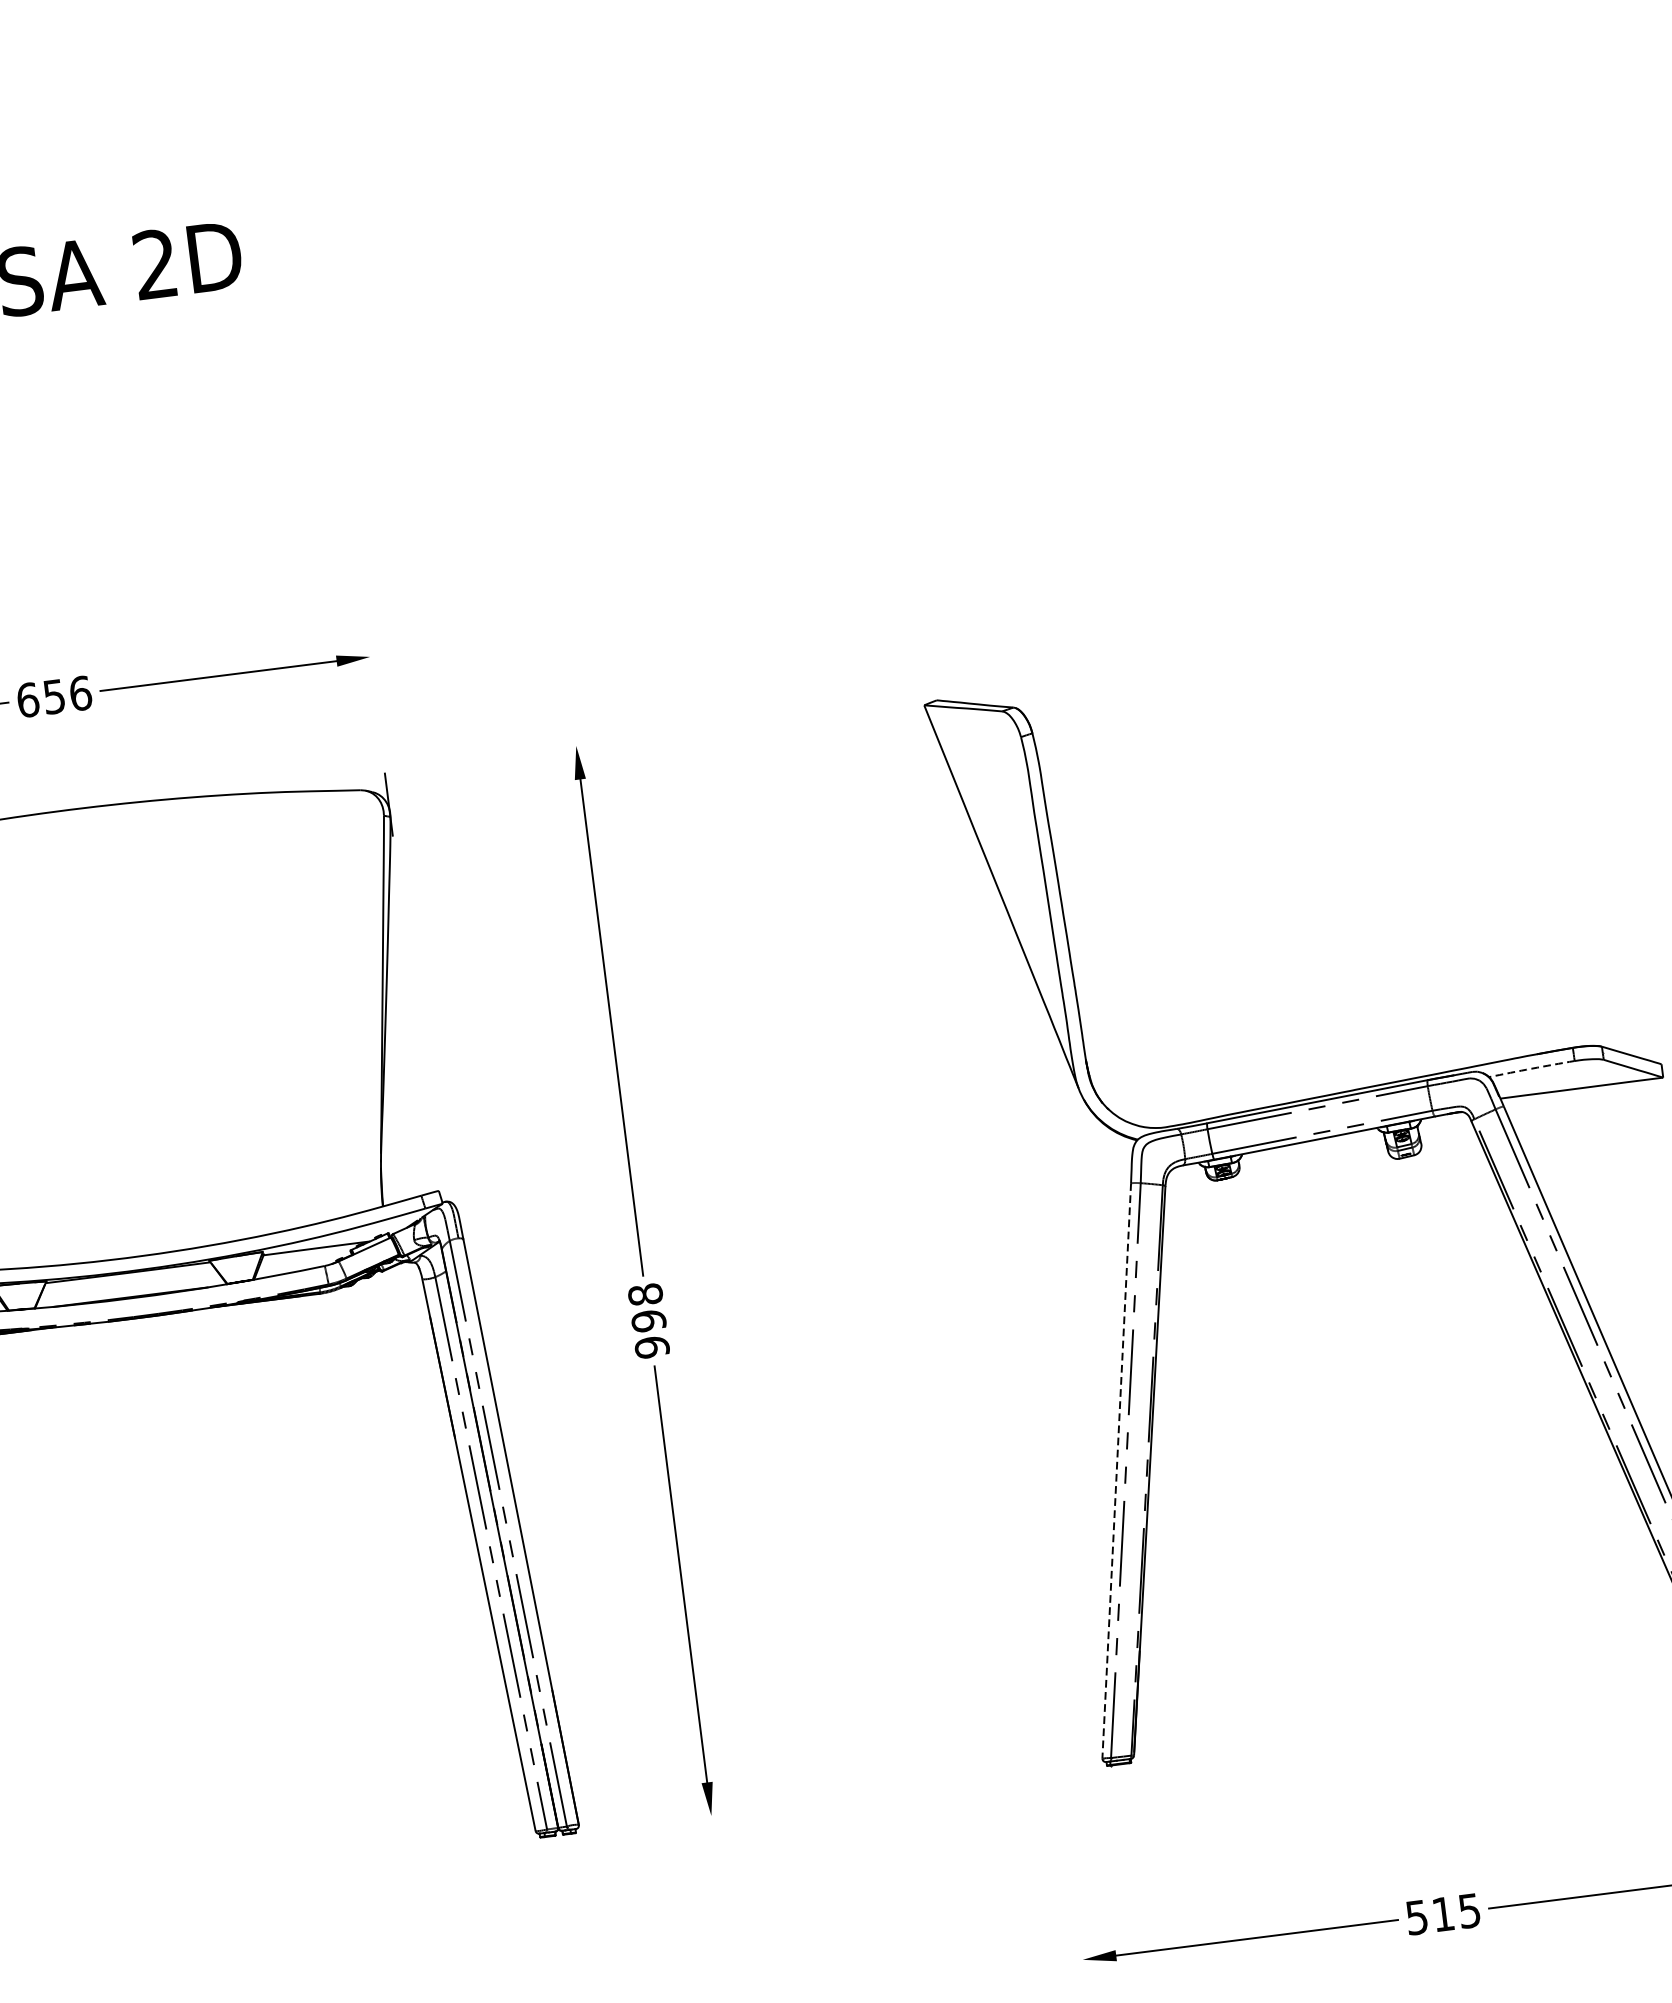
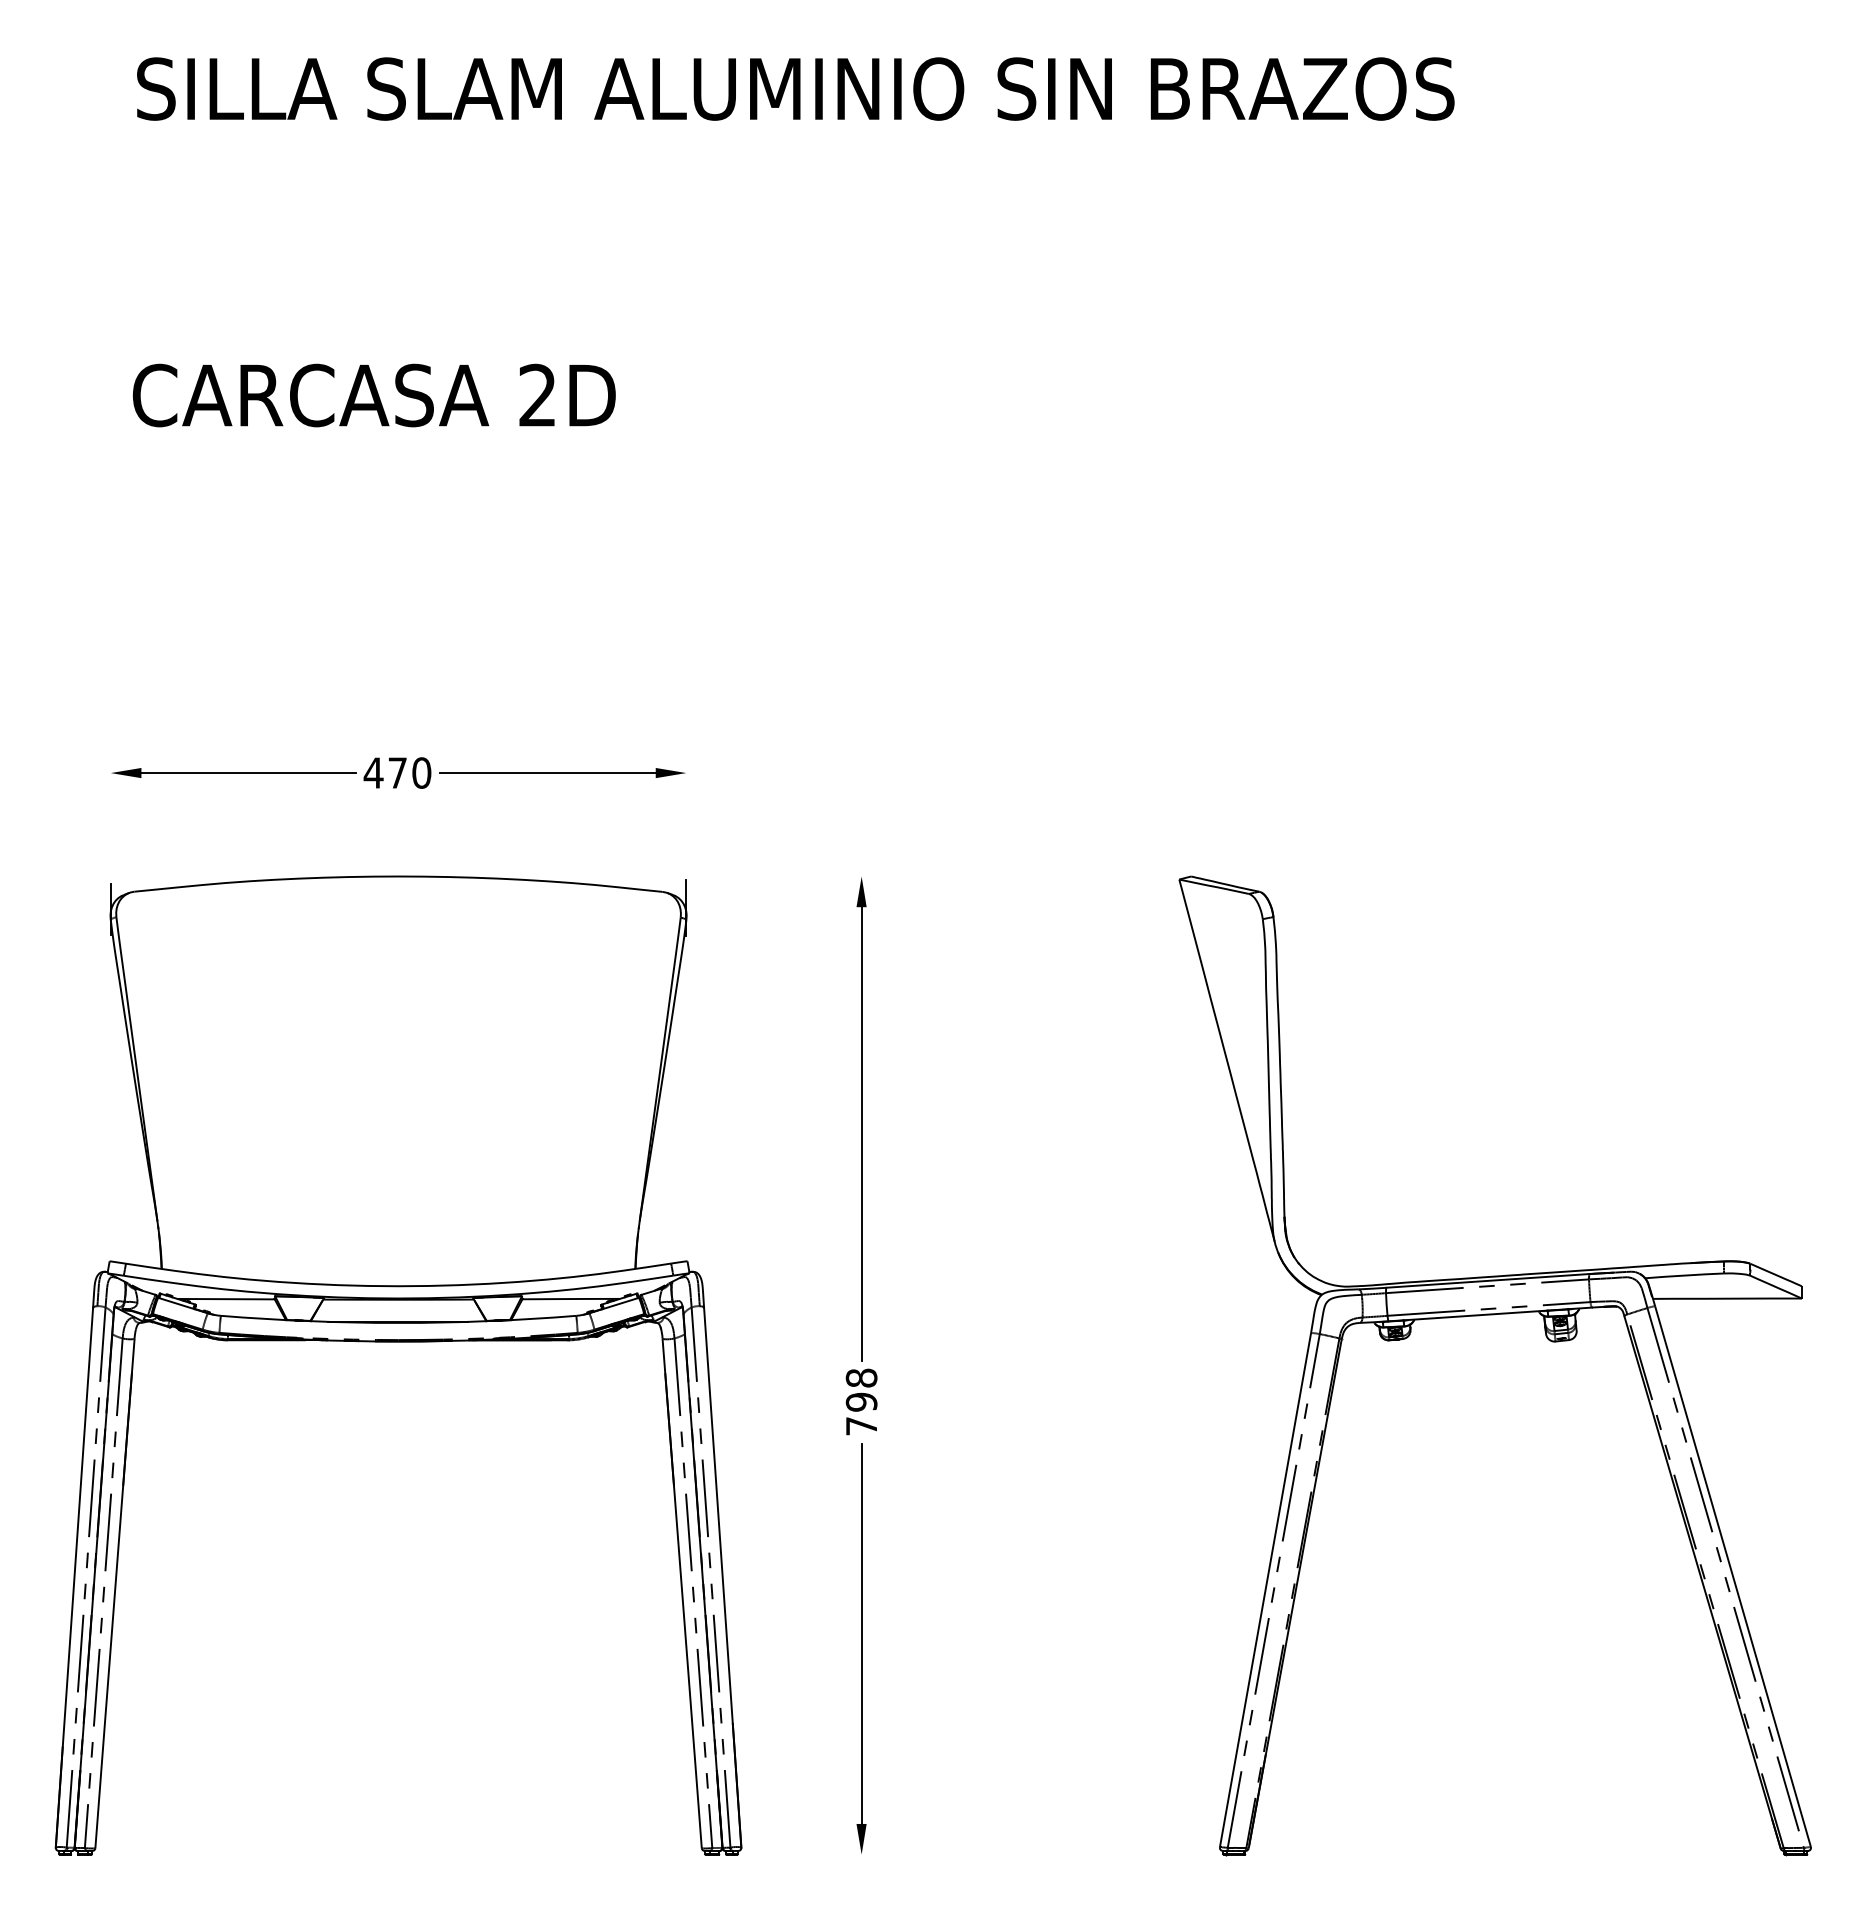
text: (54, 696) -> (397, 772), 656 -> 470
arc: (1531, 1068) -> (1684, 1275), dashed -> solid
text: (652, 1347) -> (861, 1426), 998 -> 798
line: (1116, 1471) -> (1265, 1590), dashed -> solid

